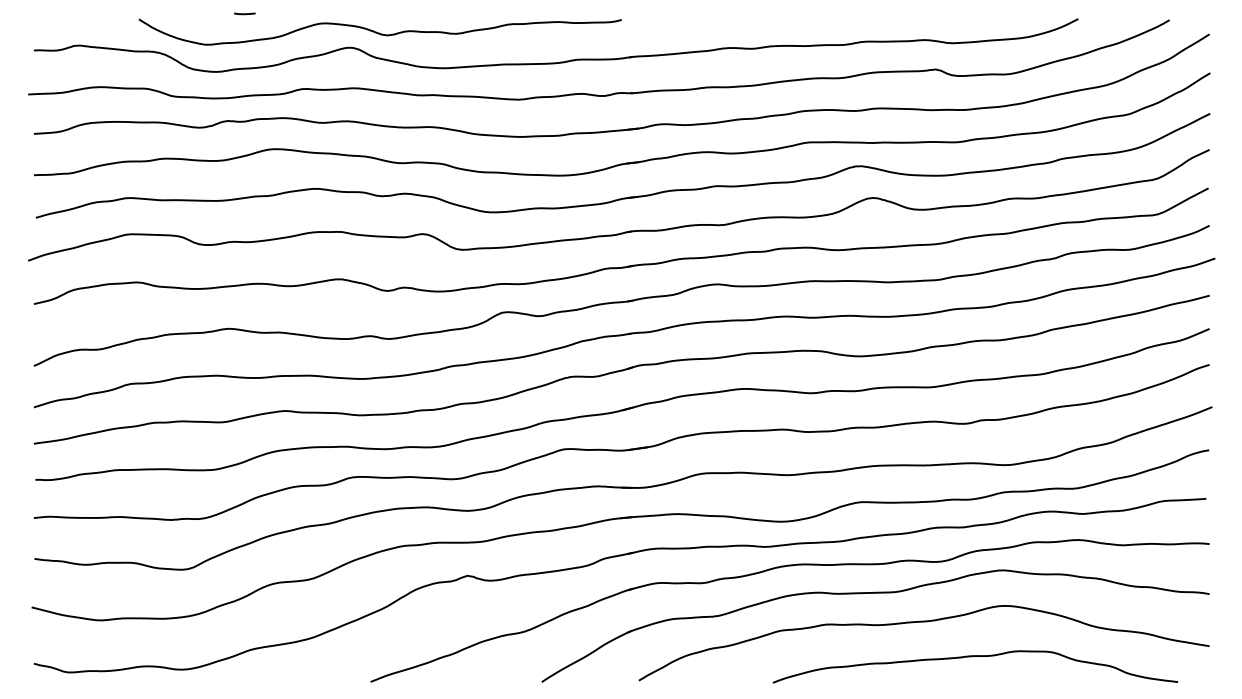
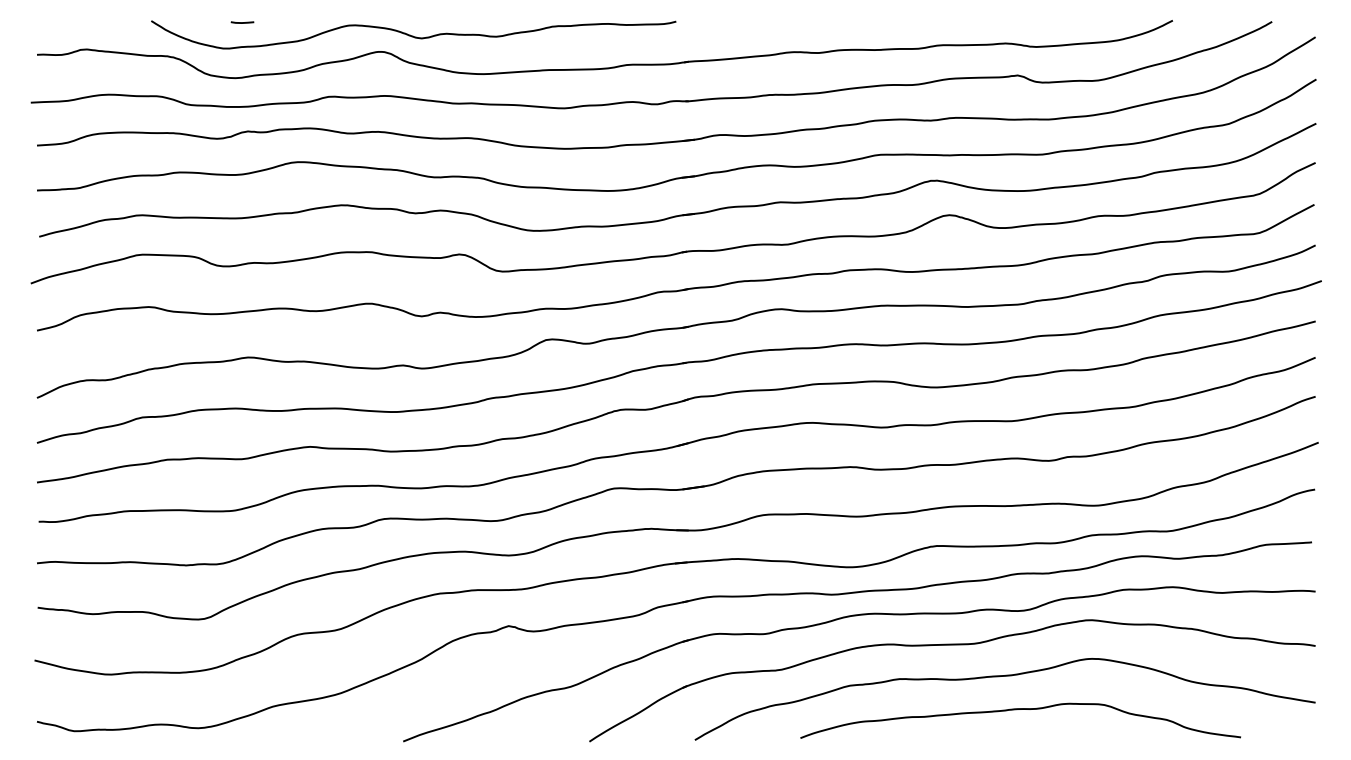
line: (244, 13) -> (242, 22), moved
curve: (971, 657) -> (1016, 710), moved

